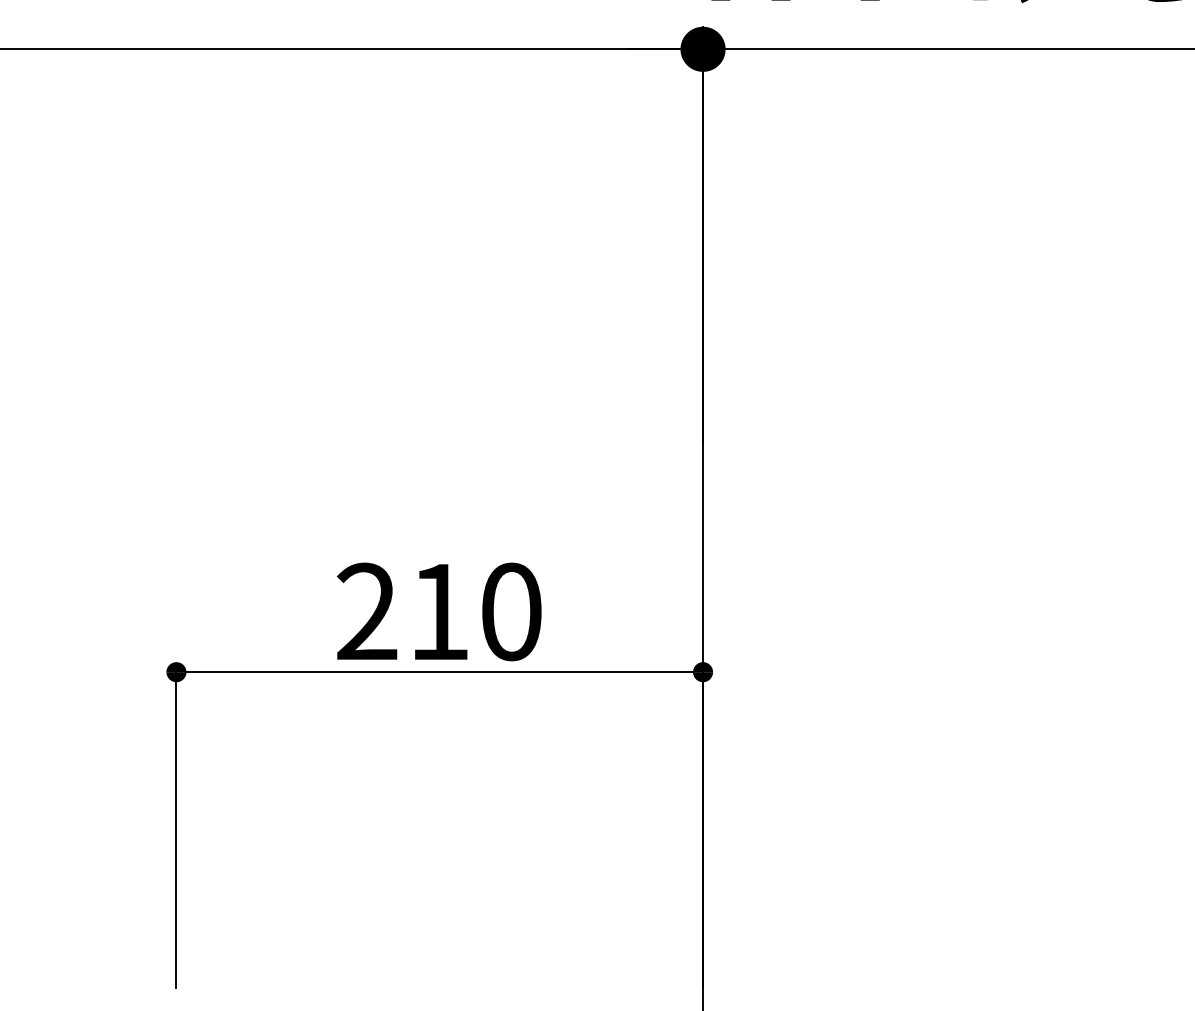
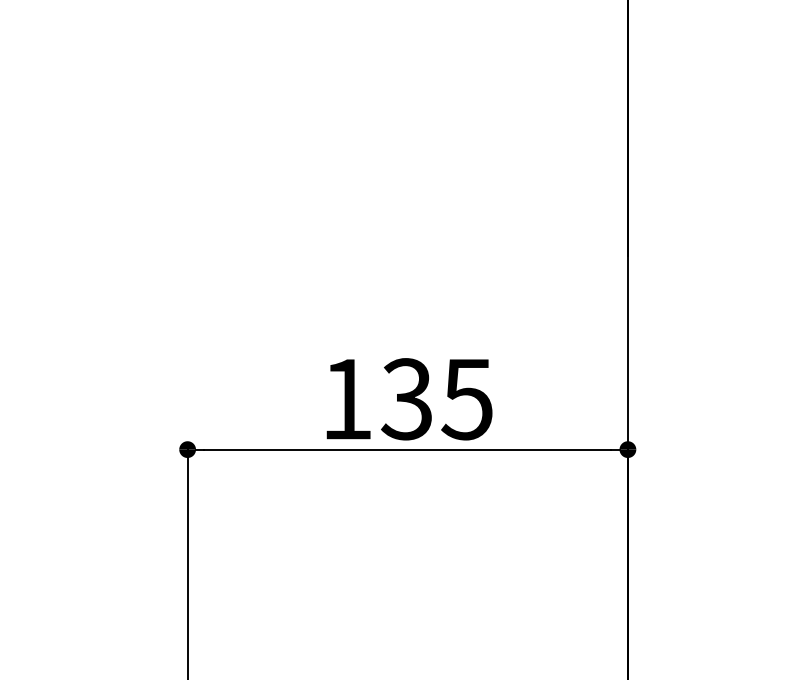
text: (439, 611) -> (407, 398), 210 -> 135

